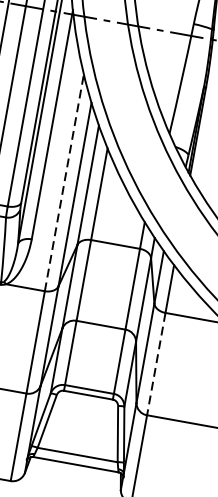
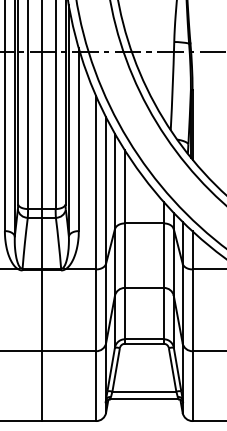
line: (64, 182) -> (96, 182), dashed -> solid
line: (156, 364) -> (192, 310), dashed -> solid

